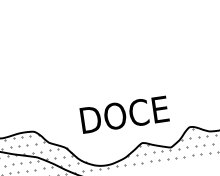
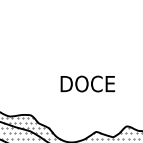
text: (123, 114) -> (87, 83), moved

